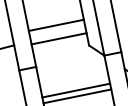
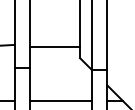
line: (56, 24) -> (55, 34), removed
line: (75, 90) -> (60, 95), removed

